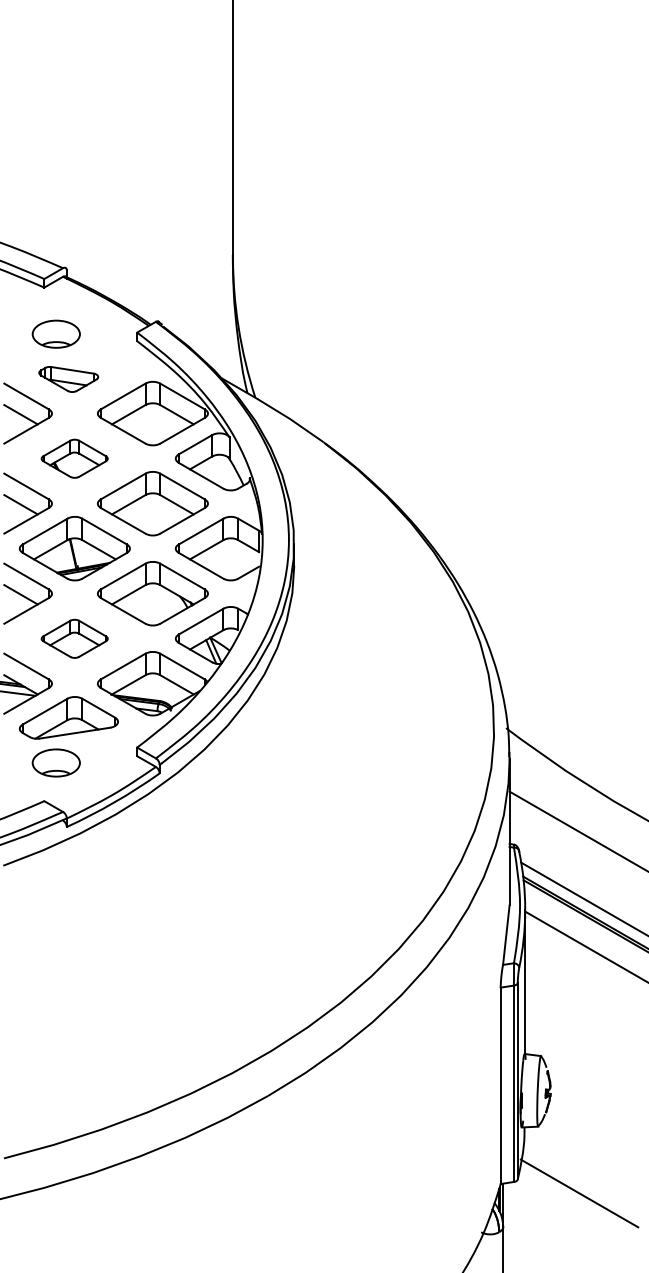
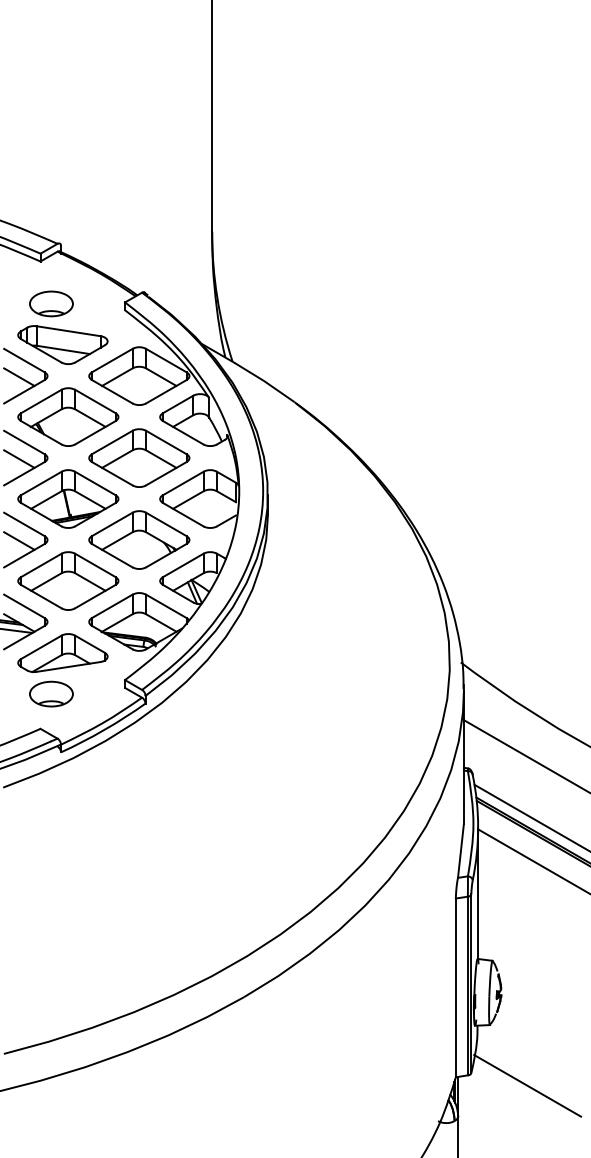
part: (68, 379) -> (62, 345), size x1.67
part: (74, 458) -> (67, 417), size x1.67
part: (74, 638) -> (67, 580), size x1.67

